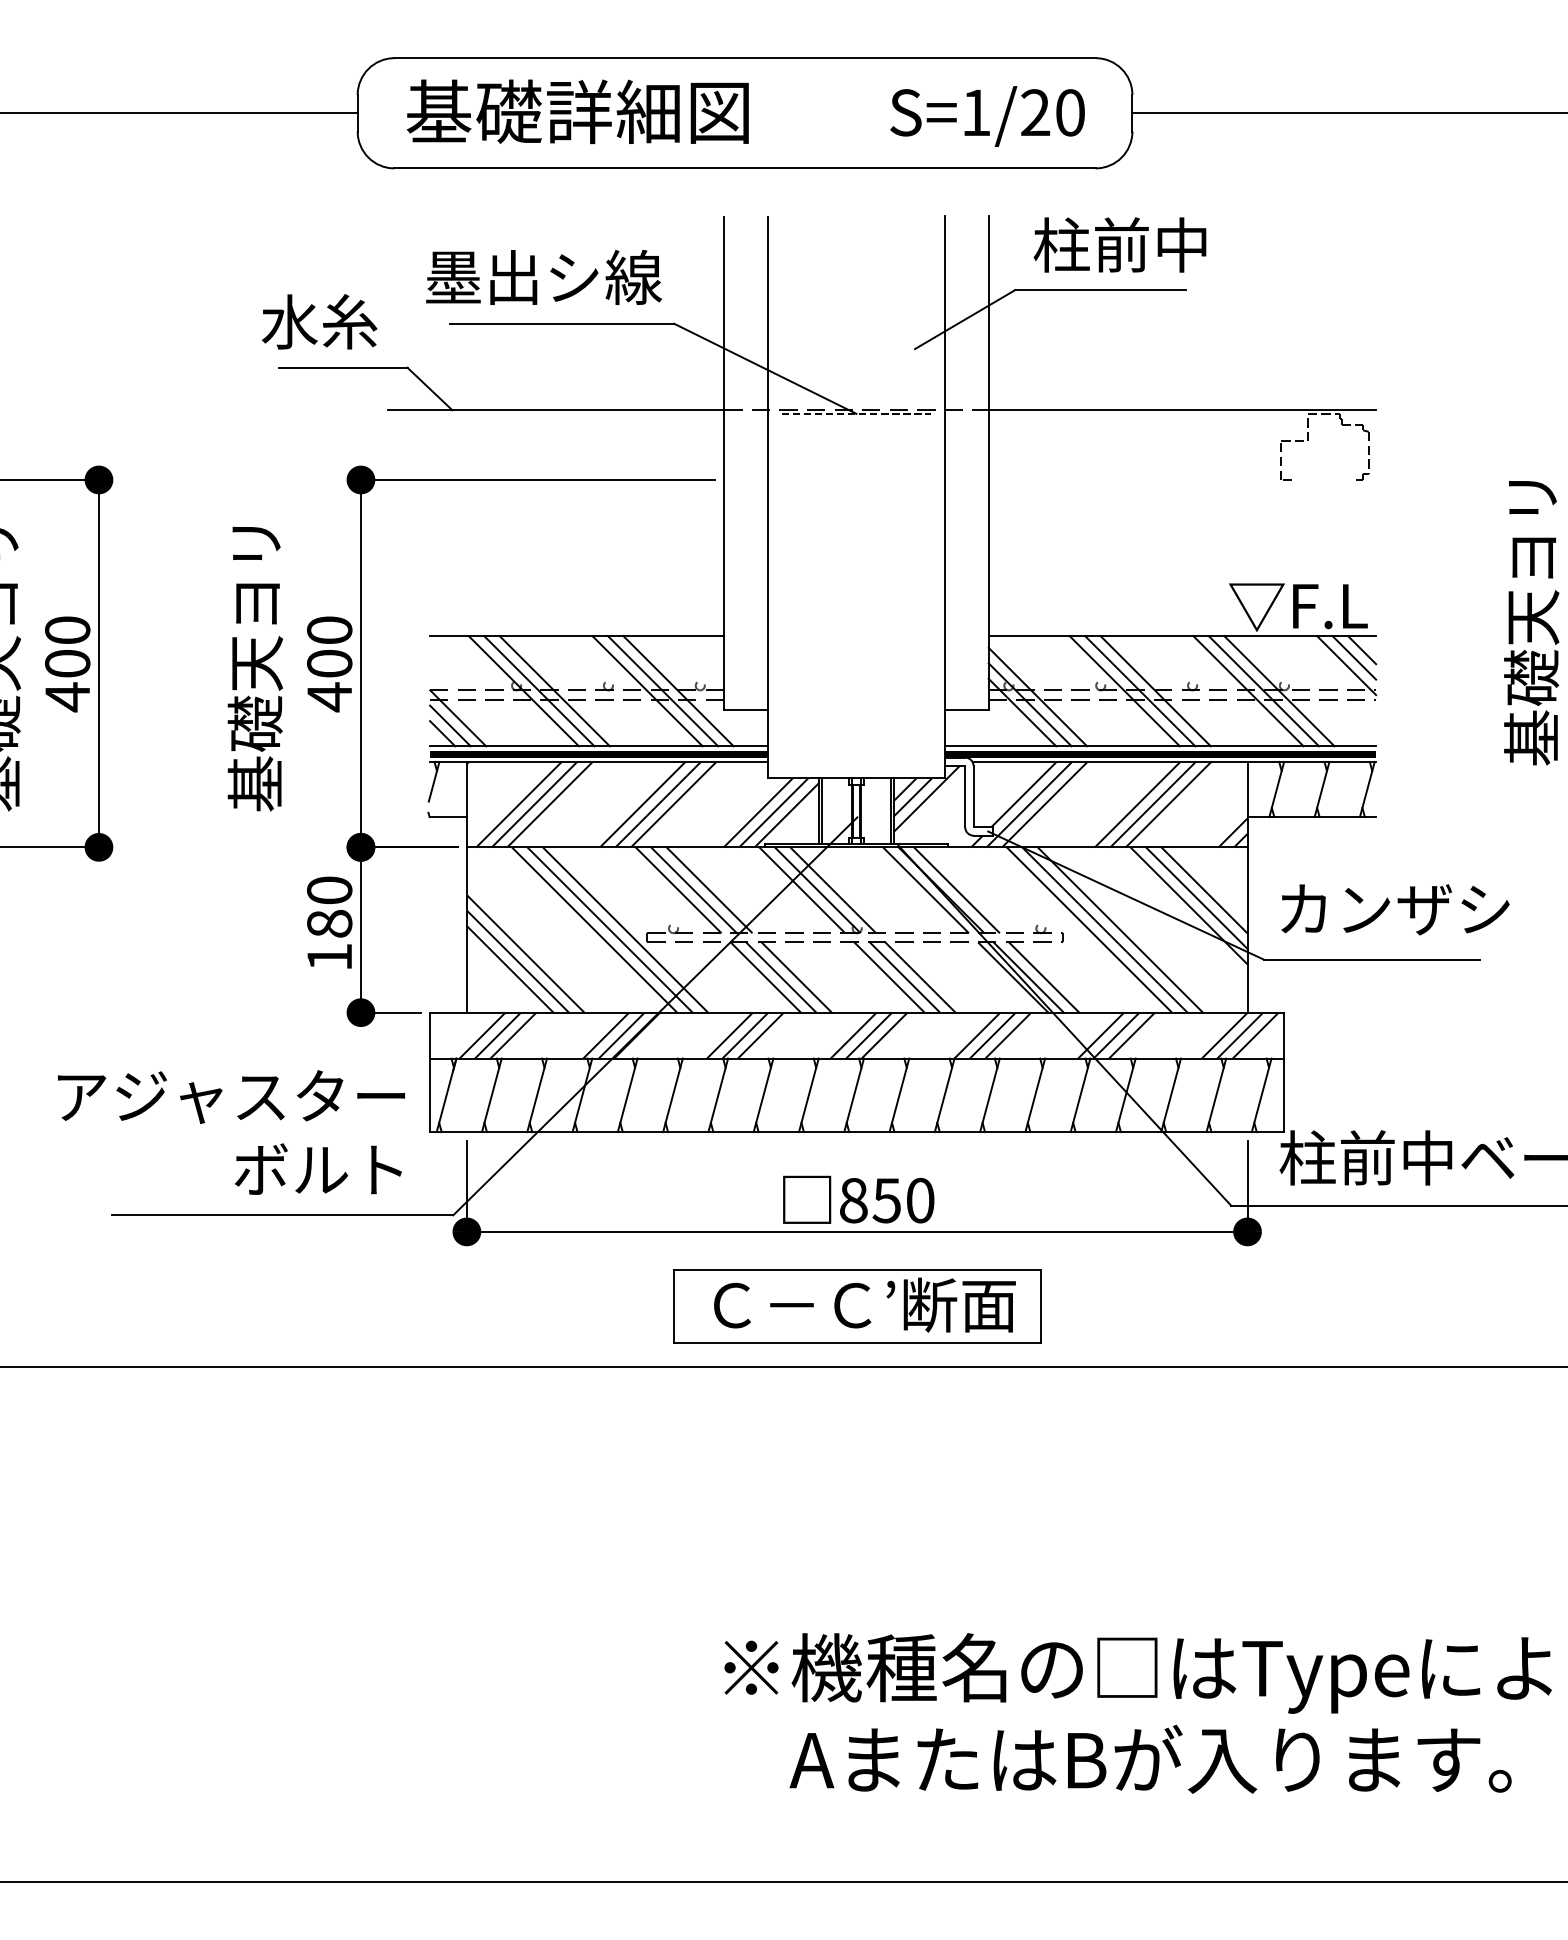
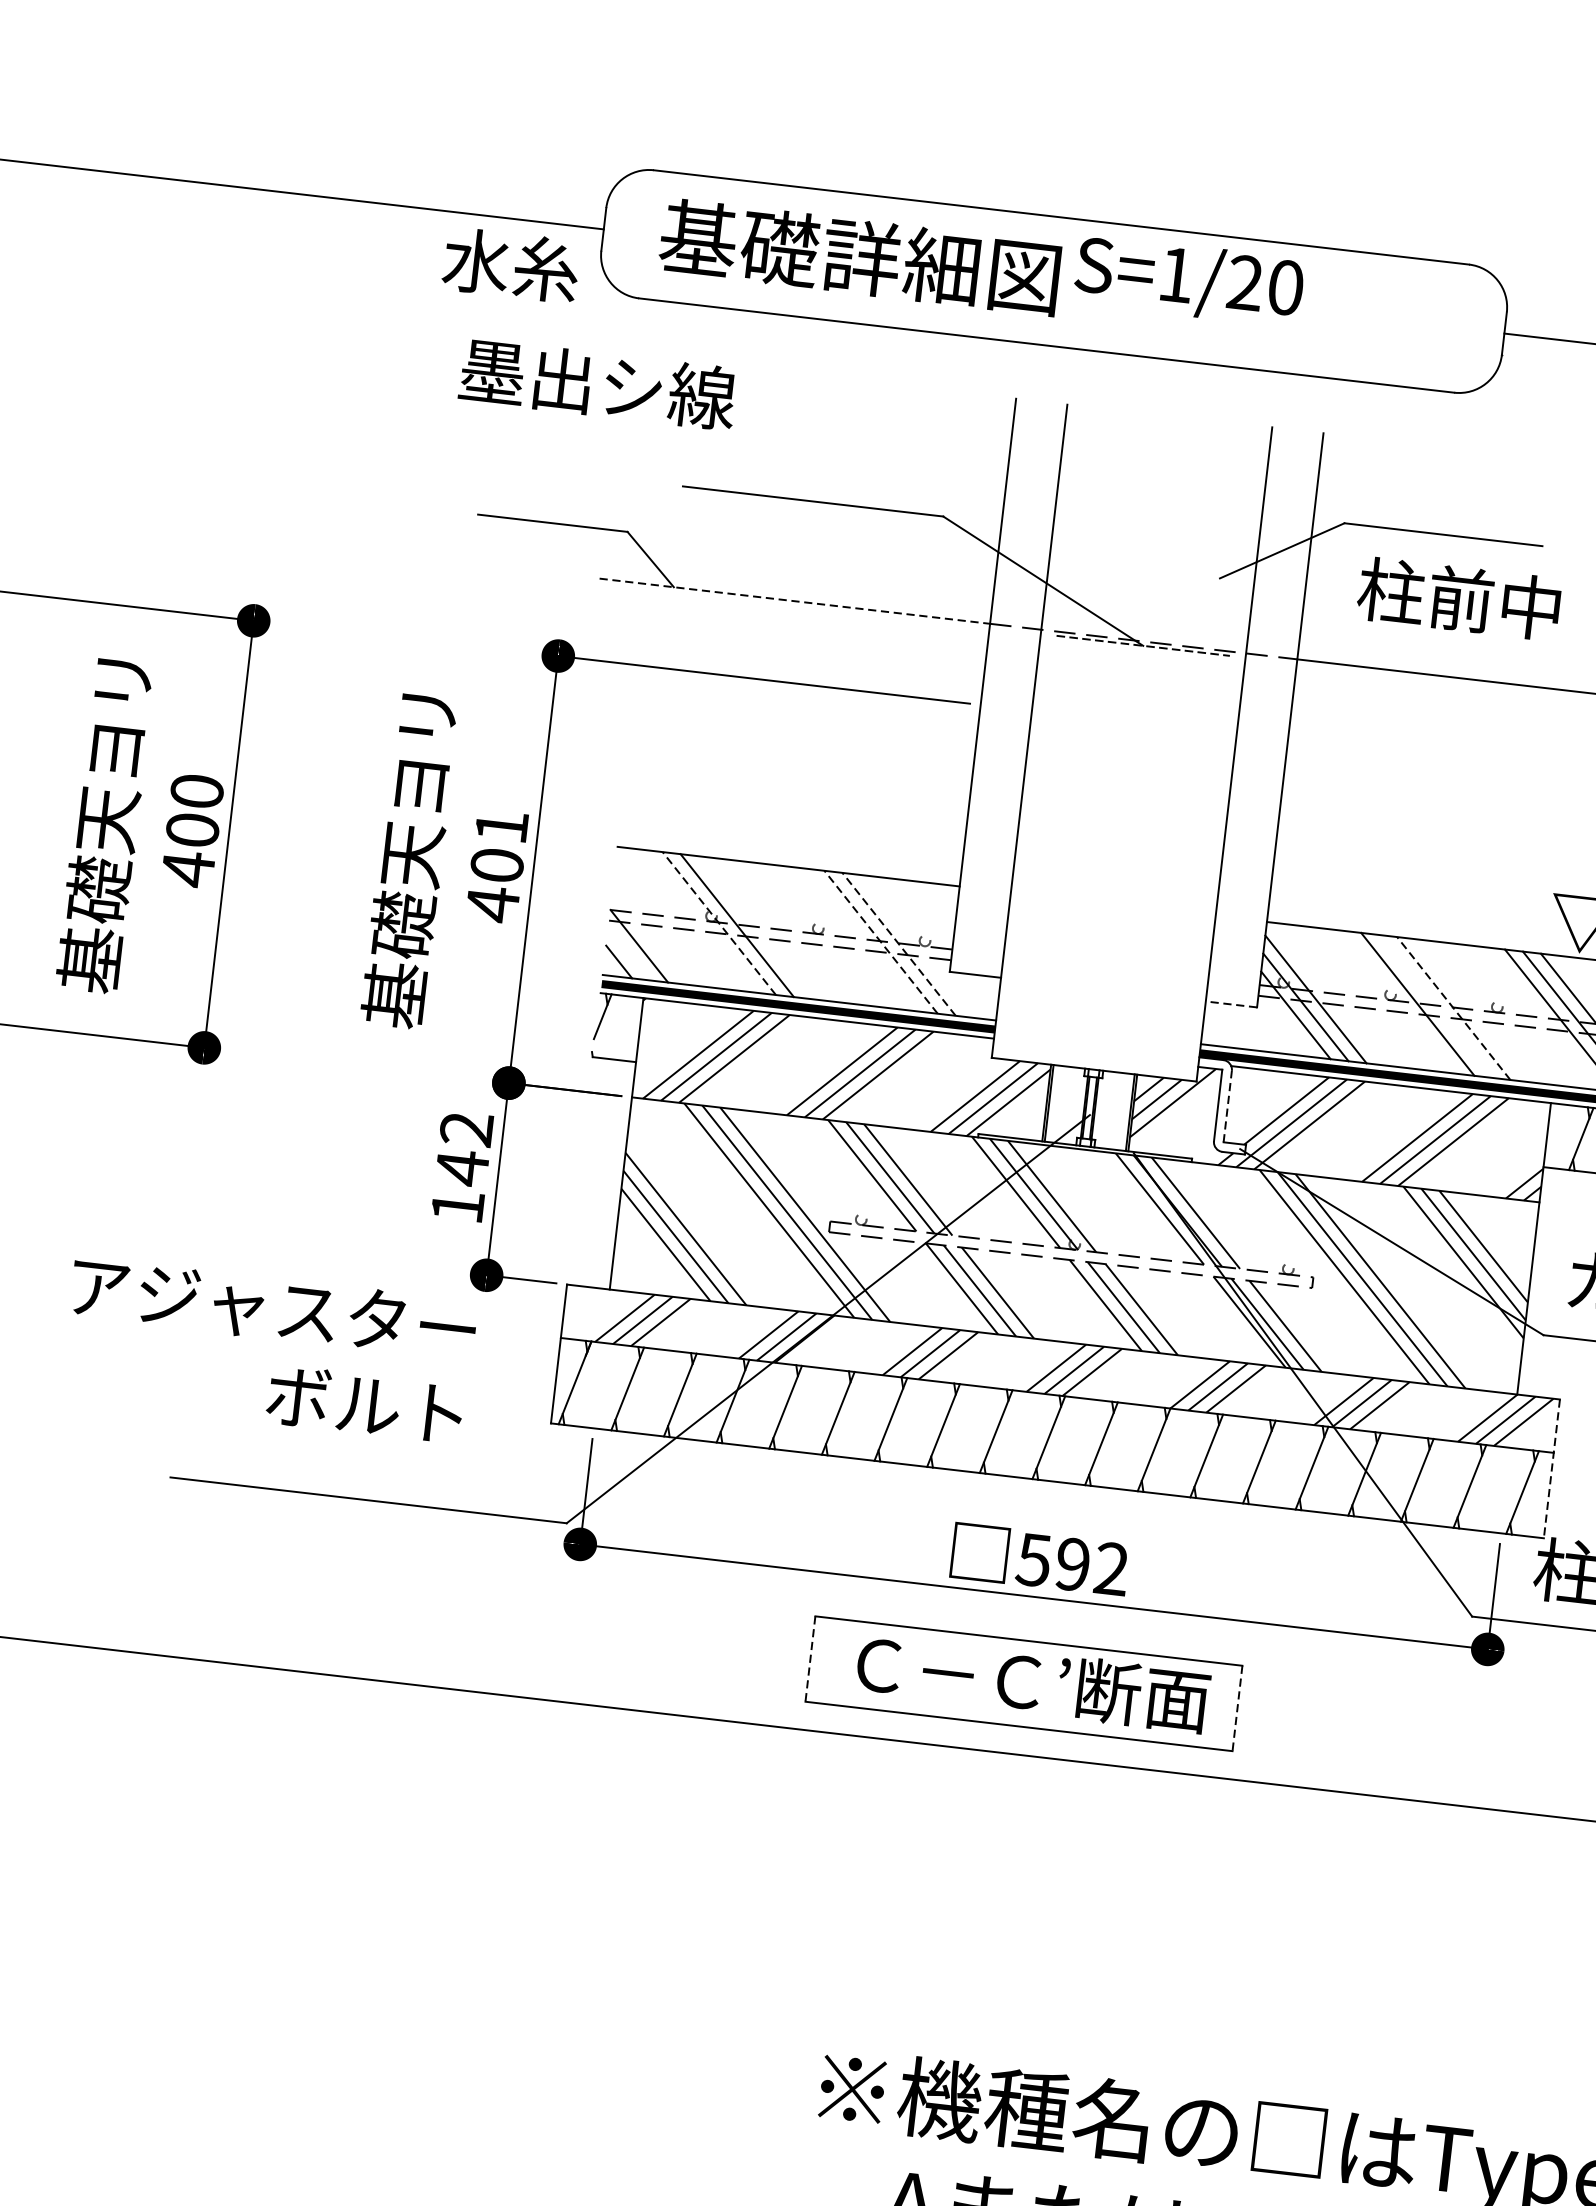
text: (987, 116) -> (1188, 280), moved
text: (1119, 244) -> (1458, 598), moved
text: (543, 276) -> (597, 383), moved
text: (319, 321) -> (511, 264), moved
line: (556, 410) -> (794, 601), solid -> dashed
text: (329, 629) -> (501, 825), 400 -> 401
line: (523, 691) -> (718, 923), solid -> dashed
line: (554, 691) -> (754, 927), removed
line: (647, 691) -> (862, 940), removed
line: (663, 691) -> (881, 942), solid -> dashed
line: (678, 691) -> (898, 944), solid -> dashed
line: (1140, 691) -> (1436, 1006), removed
line: (1155, 691) -> (1453, 1008), solid -> dashed
line: (966, 709) -> (1231, 1004), solid -> dashed
line: (450, 725) -> (629, 953), removed
line: (973, 796) -> (1227, 1106), solid -> dashed
text: (329, 907) -> (464, 1148), 180 -> 142
line: (1284, 1072) -> (1552, 1469), solid -> dashed
text: (231, 1132) -> (268, 1350), moved
text: (886, 1200) -> (1072, 1564), 850 -> 592
line: (673, 1306) -> (810, 1658), solid -> dashed
line: (1040, 1306) -> (1237, 1708), solid -> dashed

